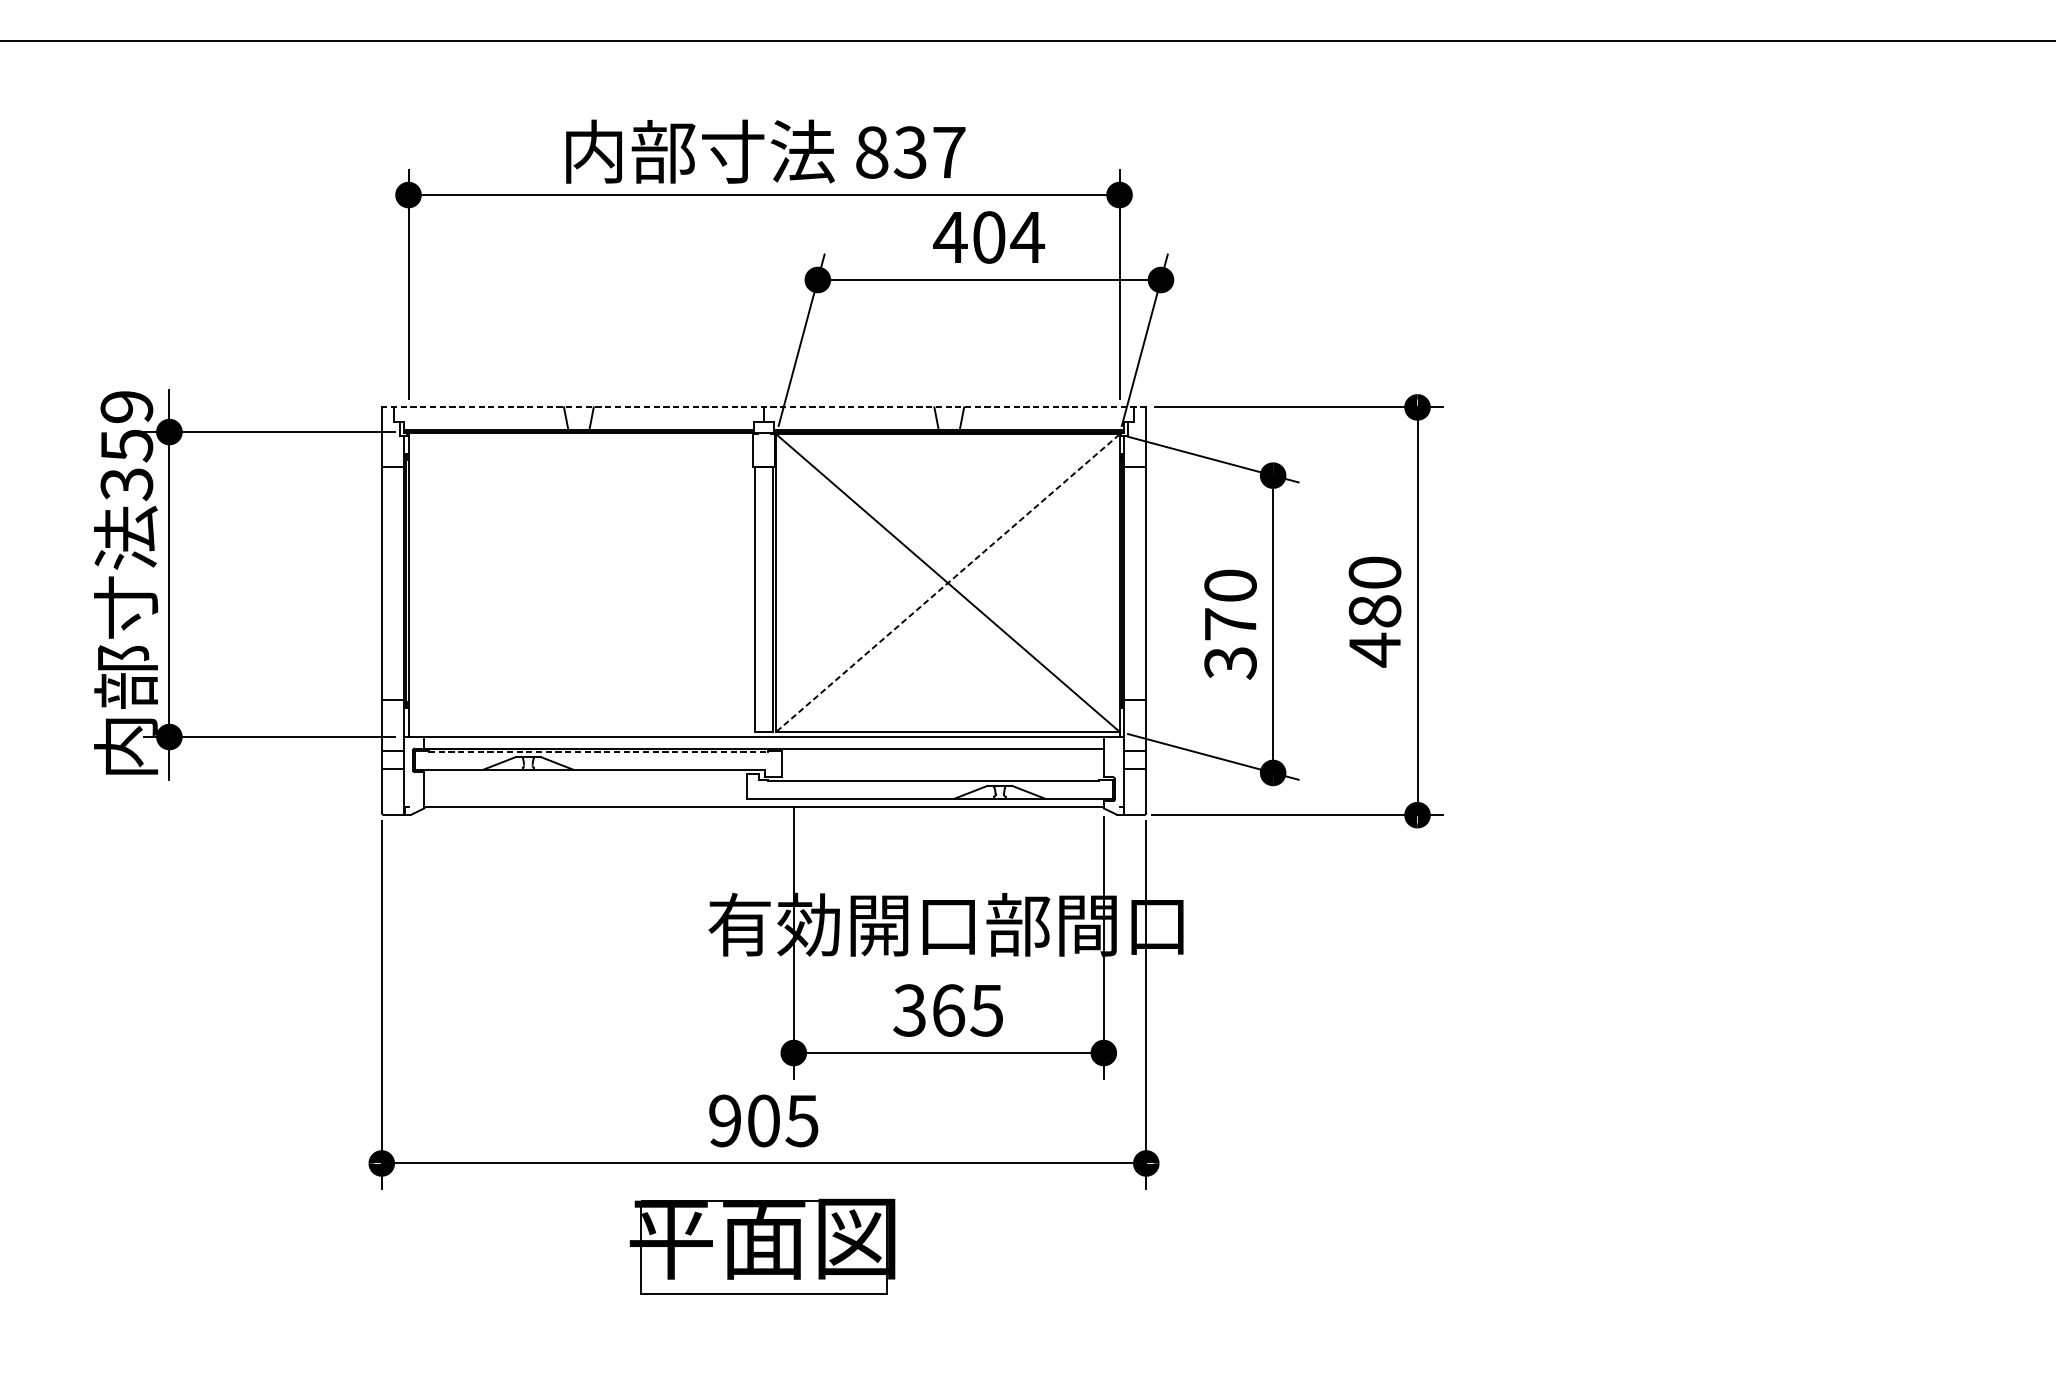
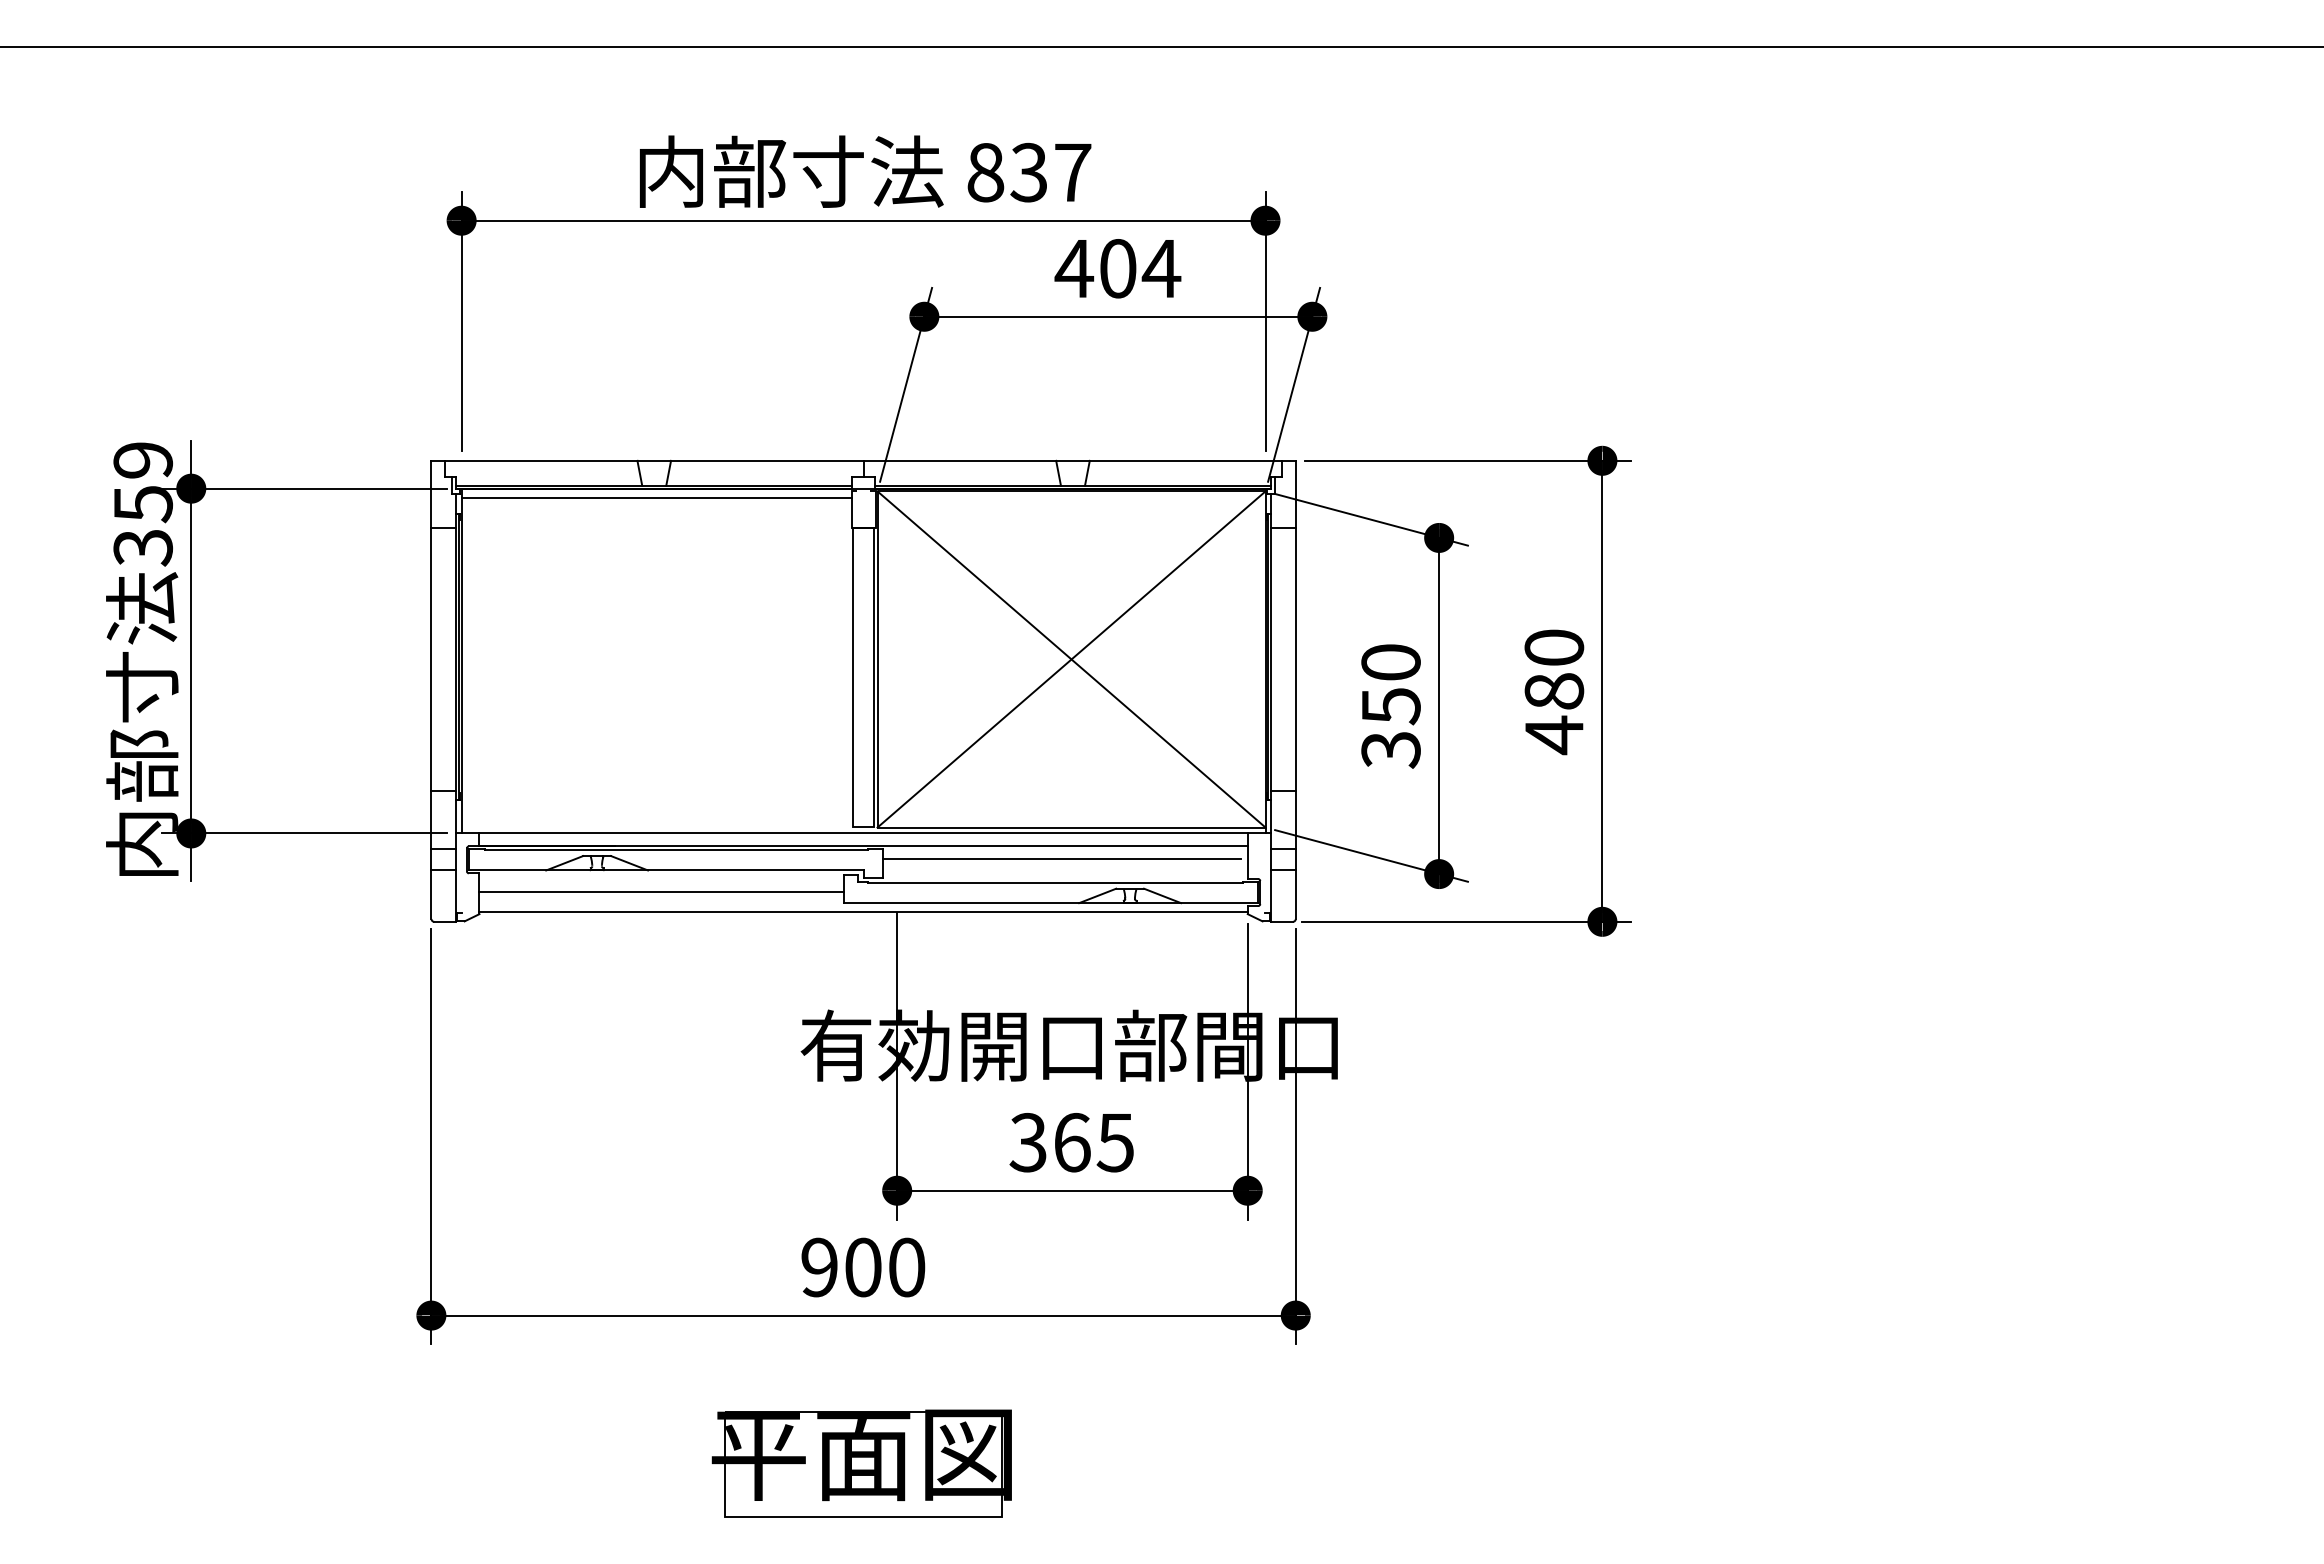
line: (763, 407) -> (863, 460), dashed -> solid
line: (580, 440) -> (656, 498), added
line: (947, 583) -> (1071, 659), dashed -> solid
text: (1230, 624) -> (1391, 706), 370 -> 350
line: (598, 752) -> (676, 850), dashed -> solid
line: (939, 760) -> (1061, 859), added
line: (585, 789) -> (661, 892), added
text: (802, 1120) -> (906, 1267), 905 -> 900
part: (762, 1246) -> (861, 1463), moved

